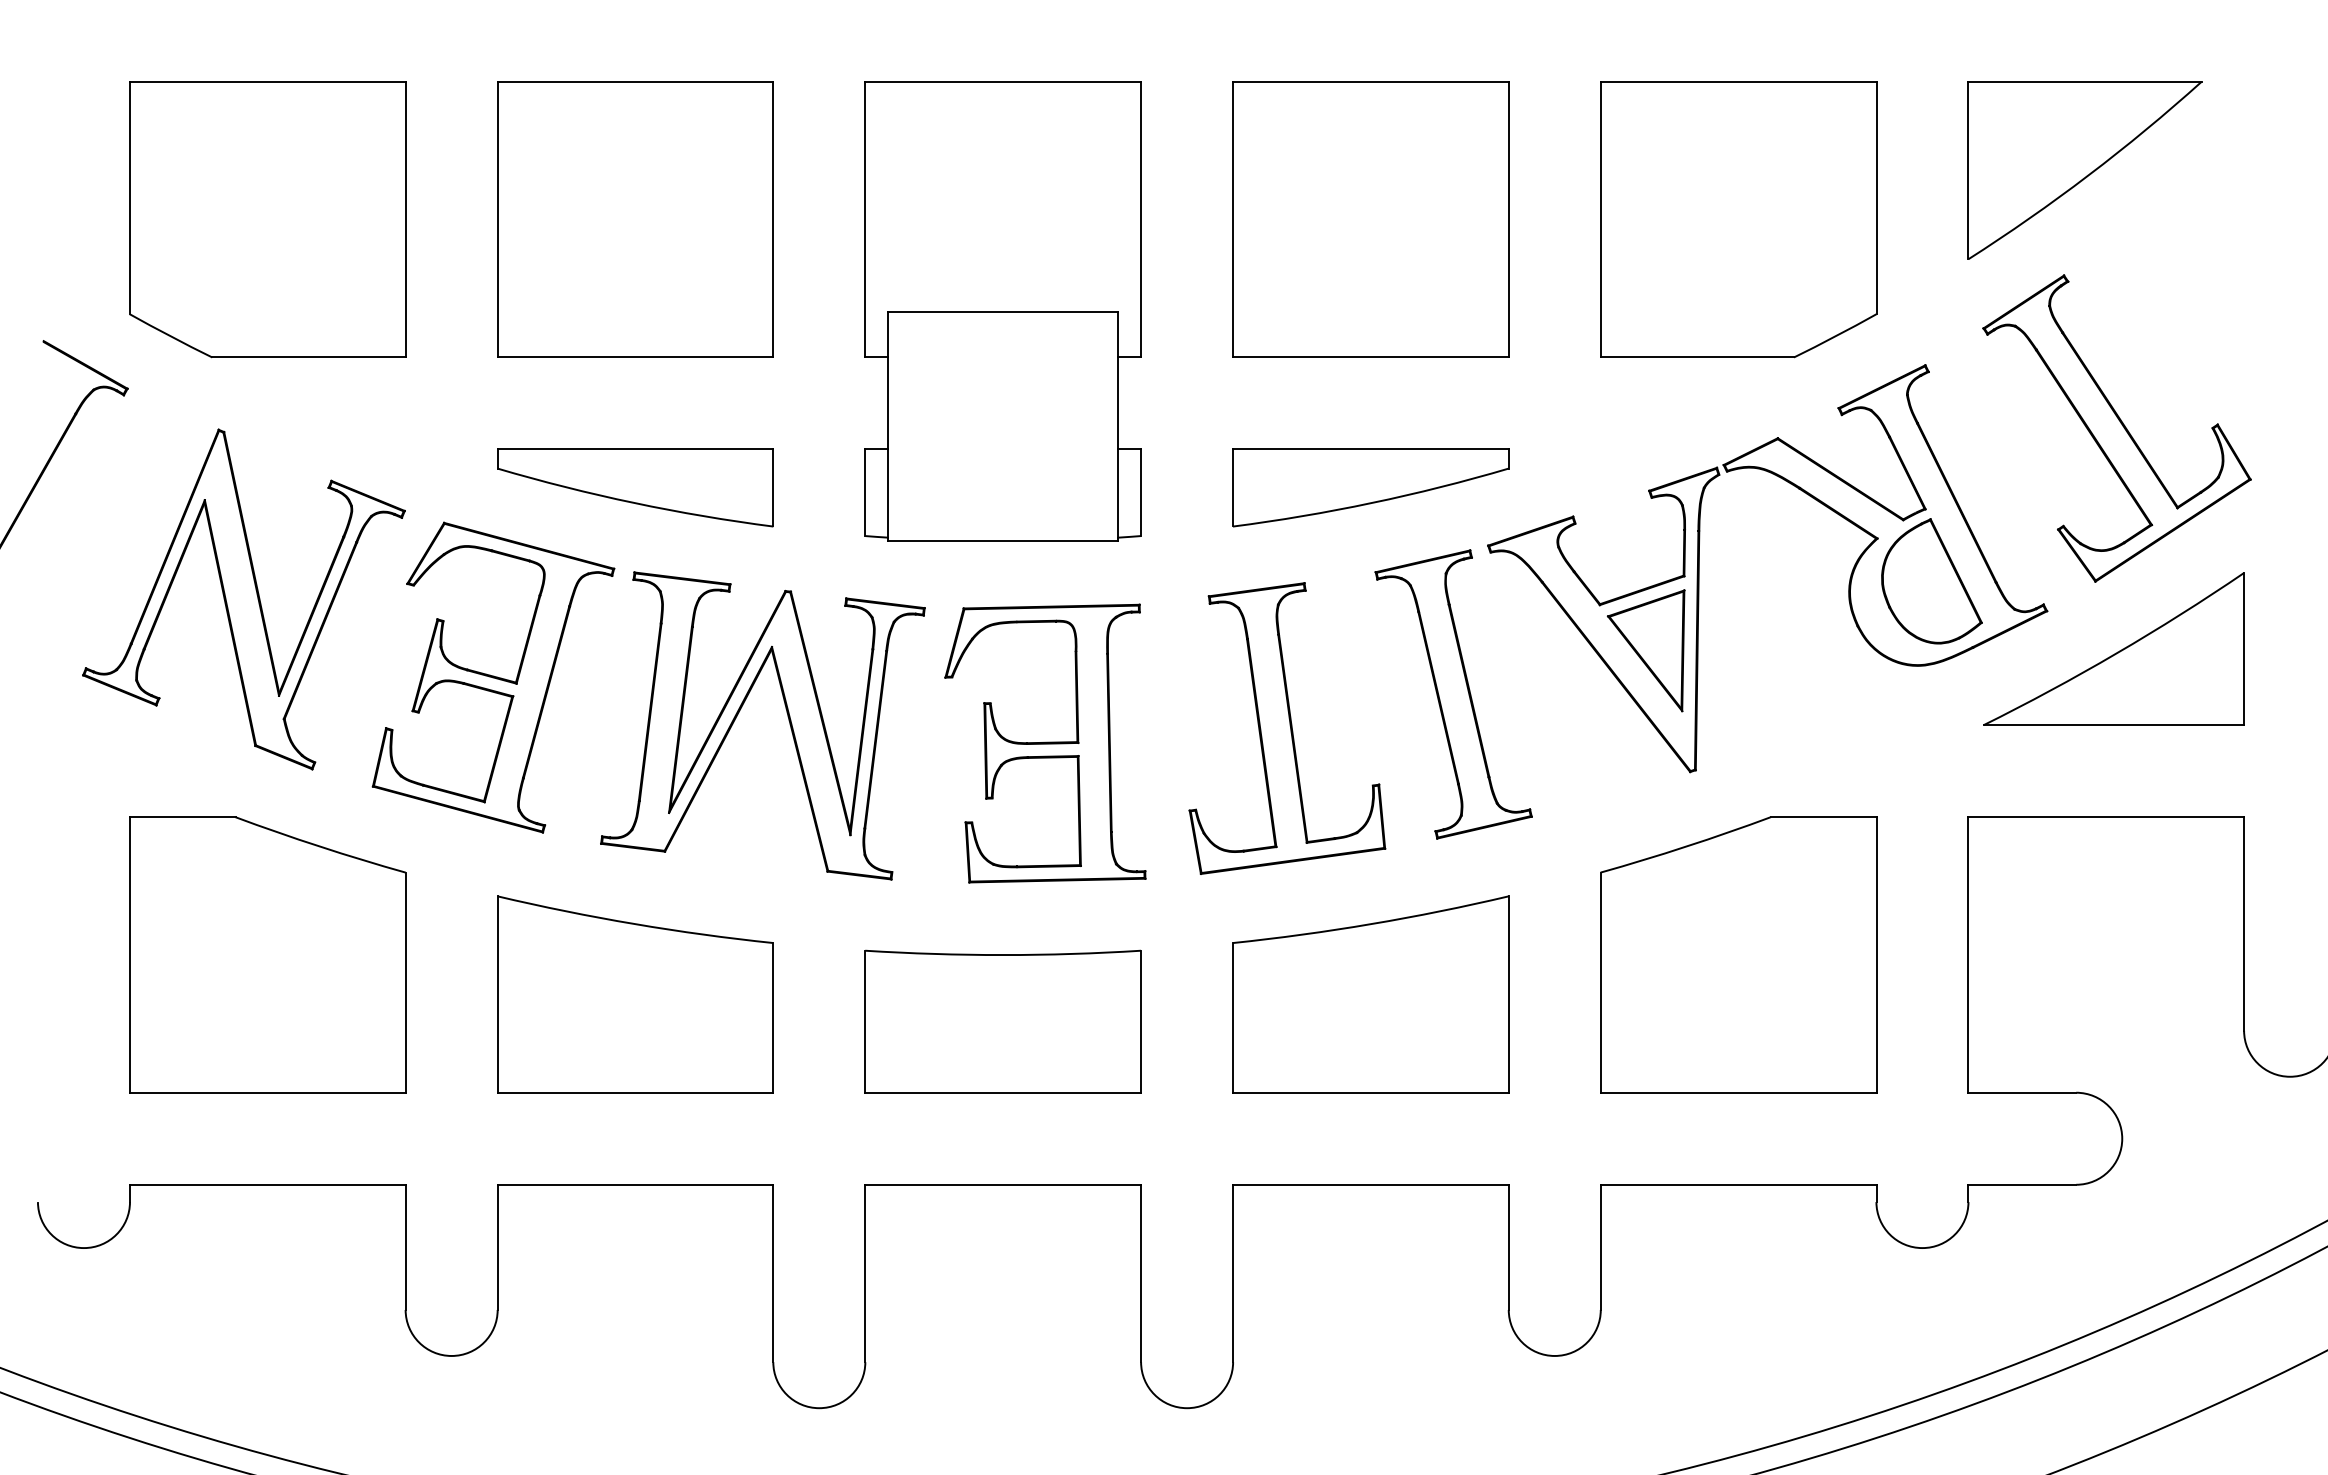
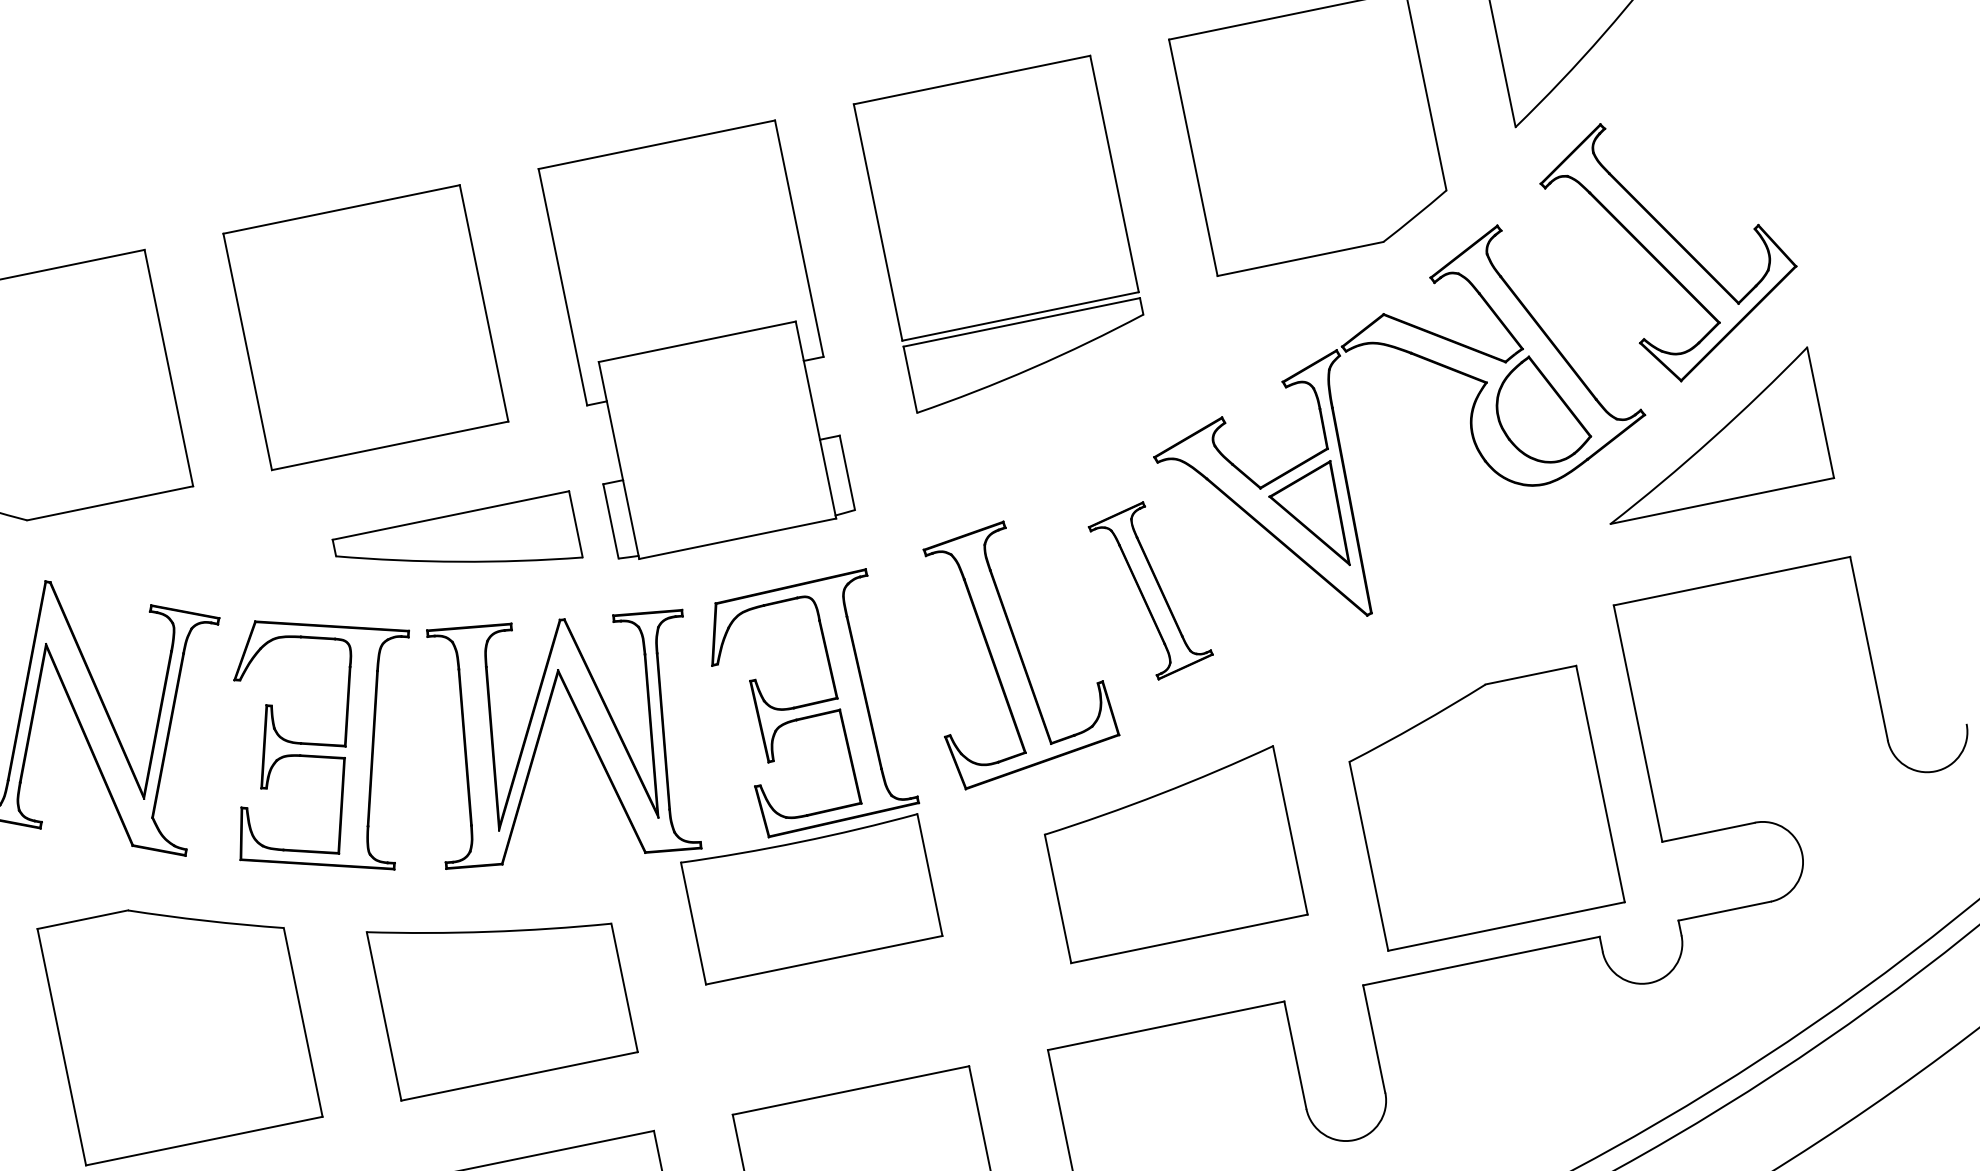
part: (635, 487) -> (457, 548), moved
part: (1370, 487) -> (1028, 355), moved
part: (1453, 694) -> (1150, 590), size x0.7
part: (1738, 954) -> (1482, 807), moved
part: (1370, 994) -> (1171, 854), moved
part: (1002, 1021) -> (811, 899), moved

